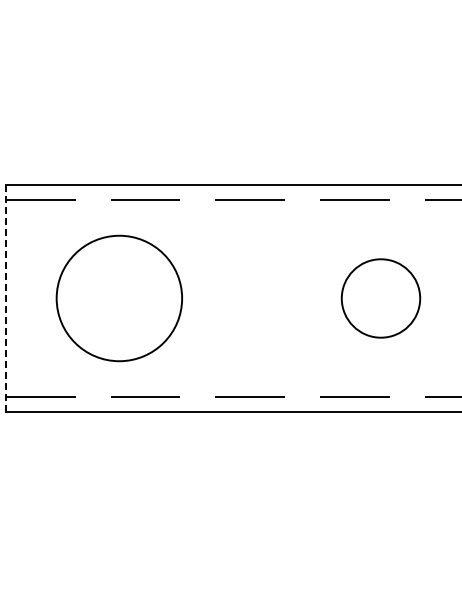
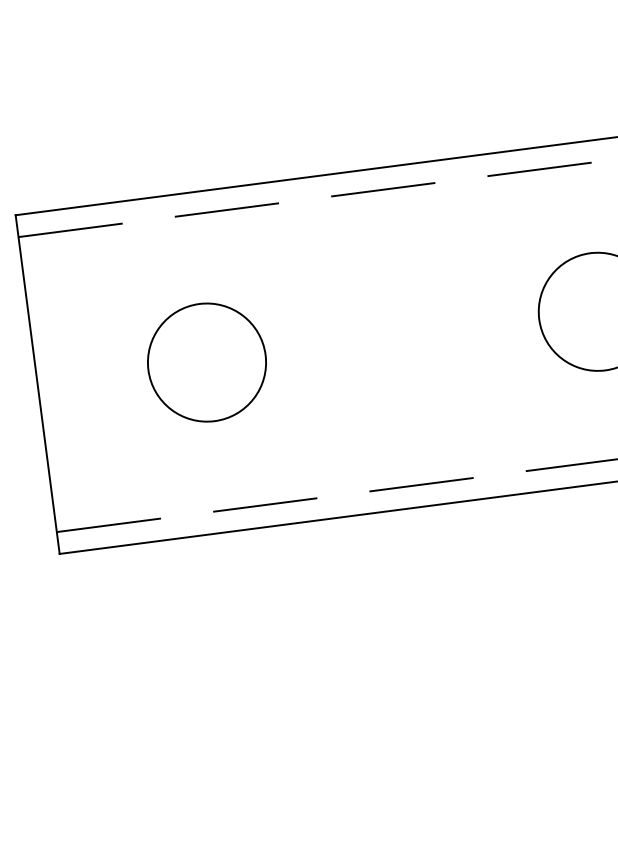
line: (6, 298) -> (38, 384), dashed -> solid
circle: (119, 298) -> (207, 362), size x0.62

